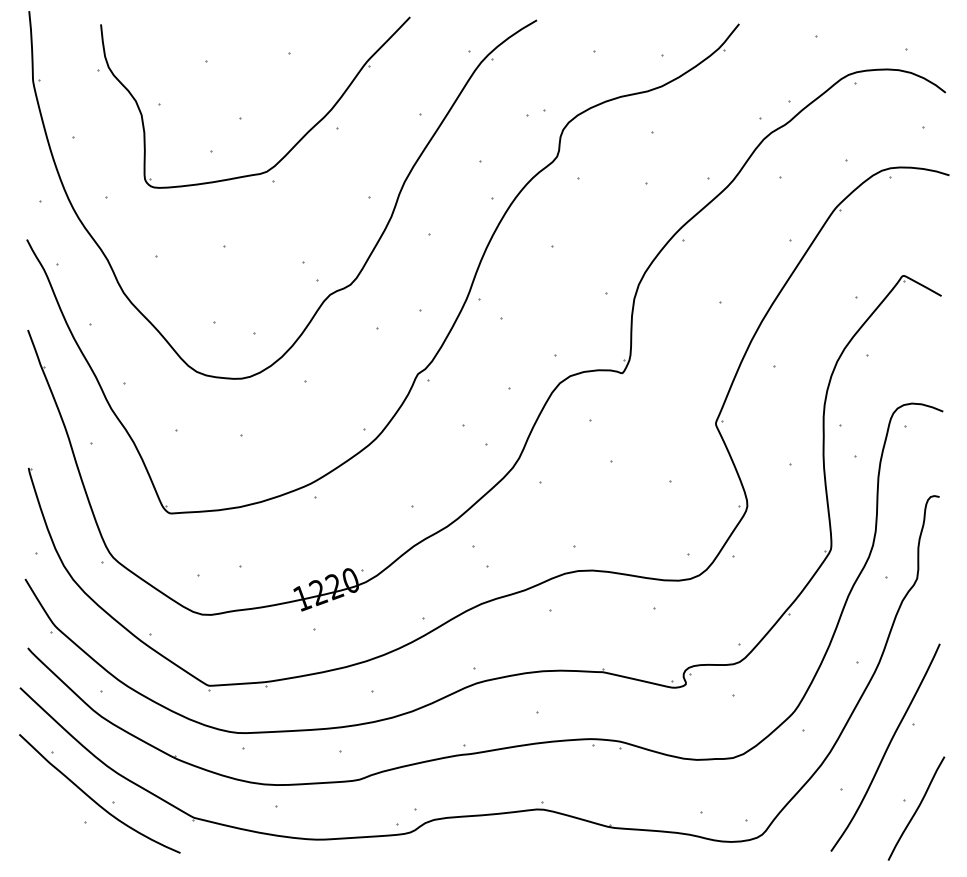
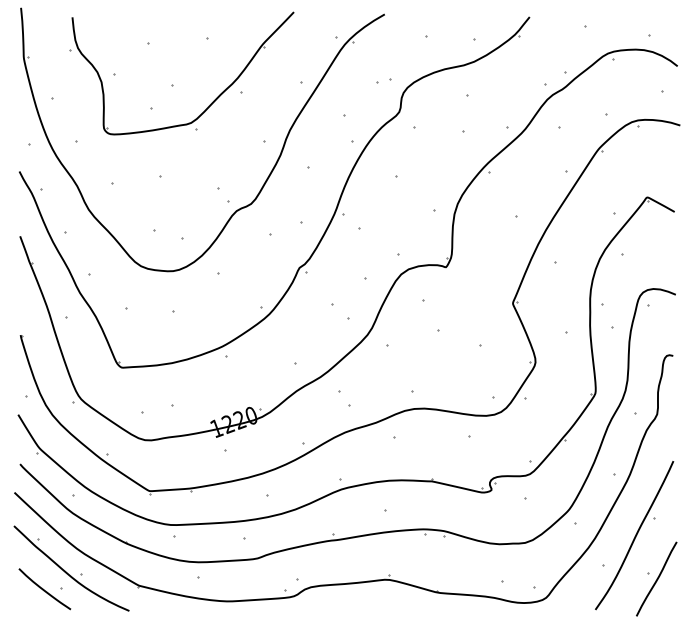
curve: (61, 823) -> (44, 589), added

